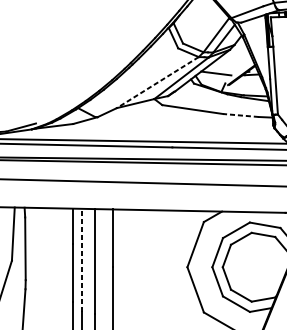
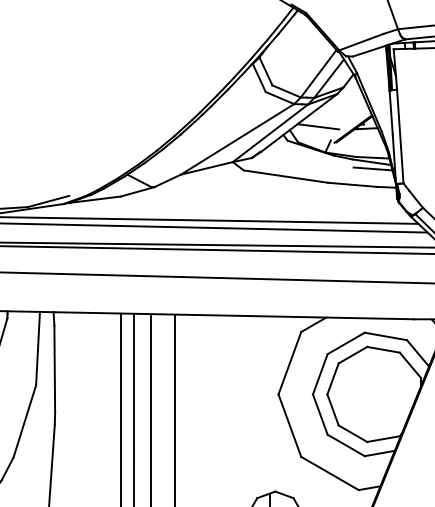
line: (157, 82) -> (237, 139), dashed -> solid
line: (255, 103) -> (372, 168), added
line: (240, 115) -> (352, 184), dashed -> solid
line: (82, 260) -> (133, 384), dashed -> solid

